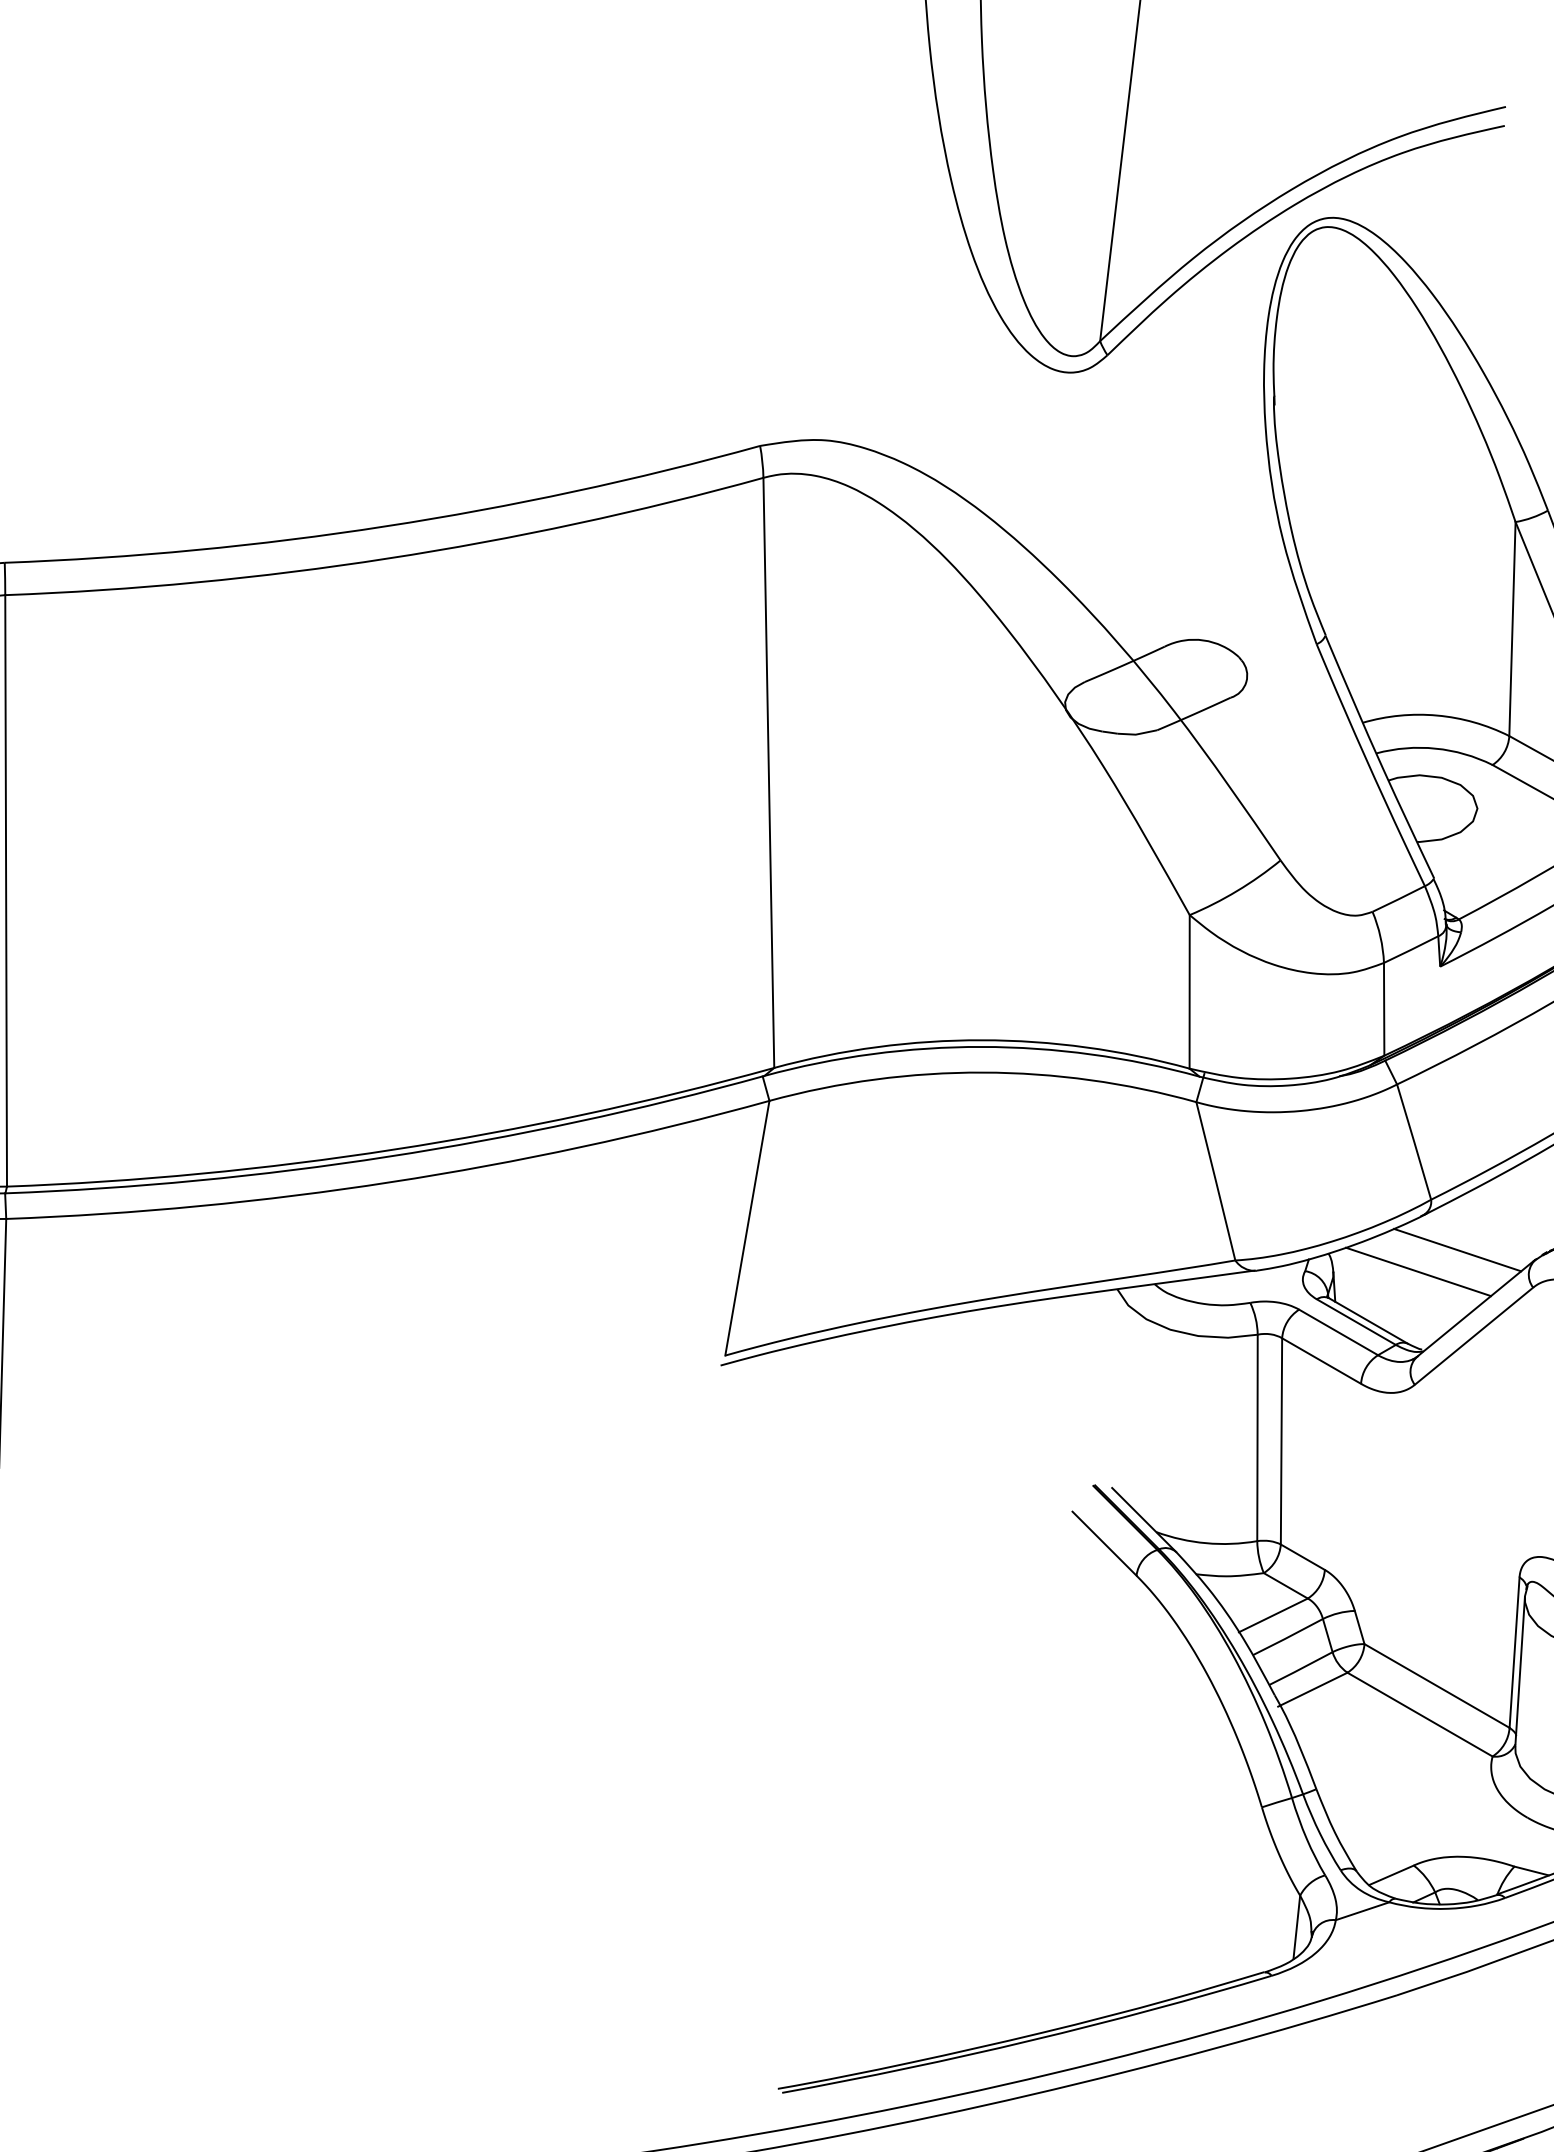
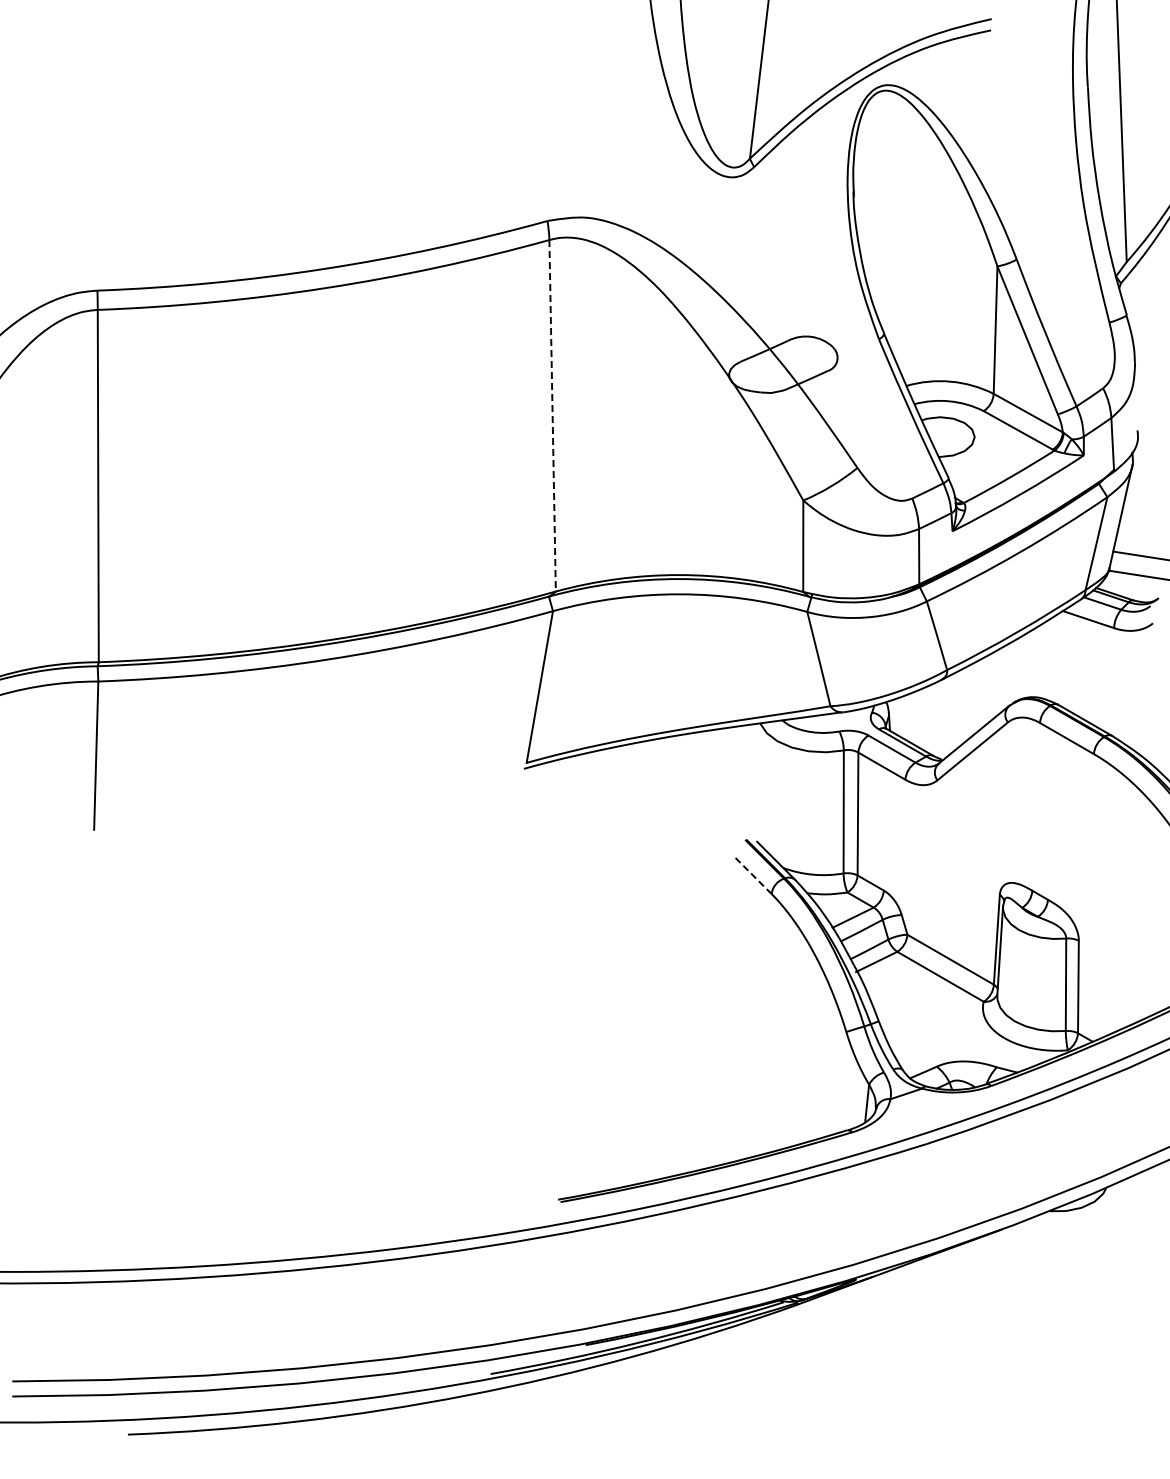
line: (768, 772) -> (552, 415), solid -> dashed
line: (1456, 1249) -> (962, 699), removed
line: (1418, 1270) -> (939, 712), removed
line: (1104, 1542) -> (752, 874), solid -> dashed

